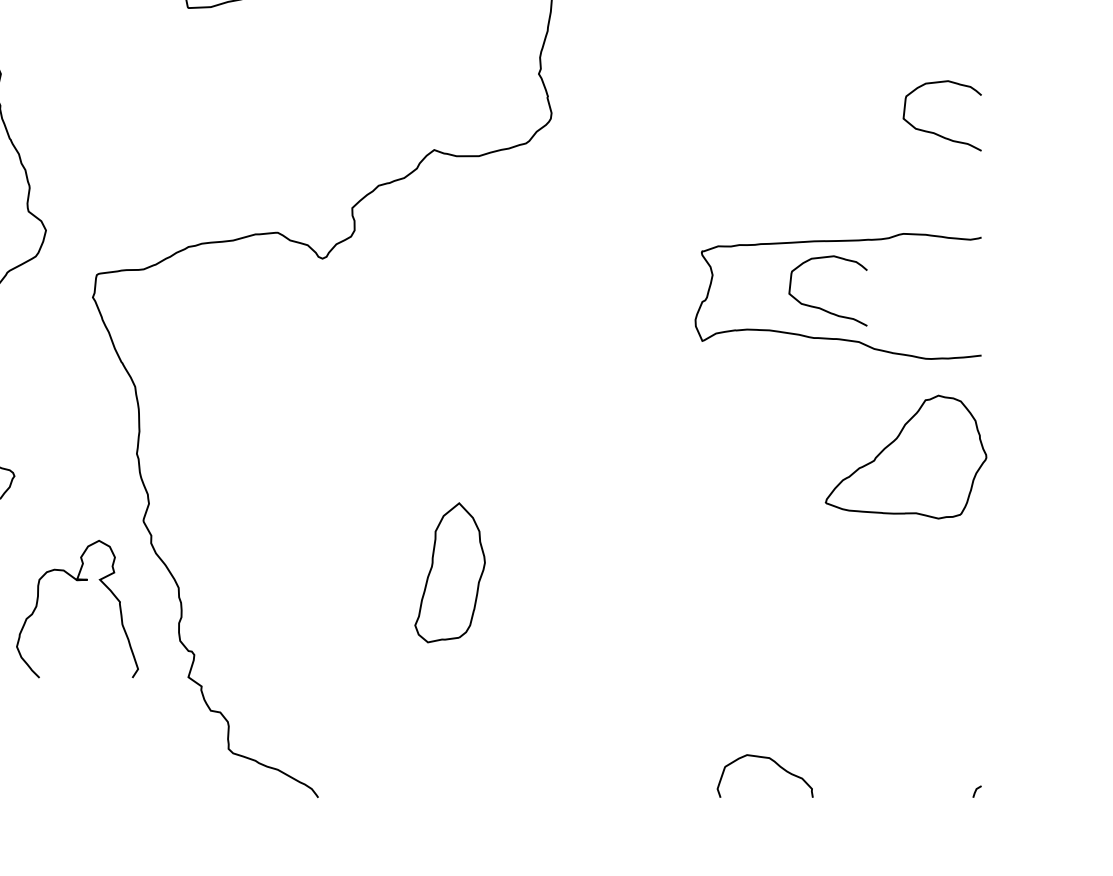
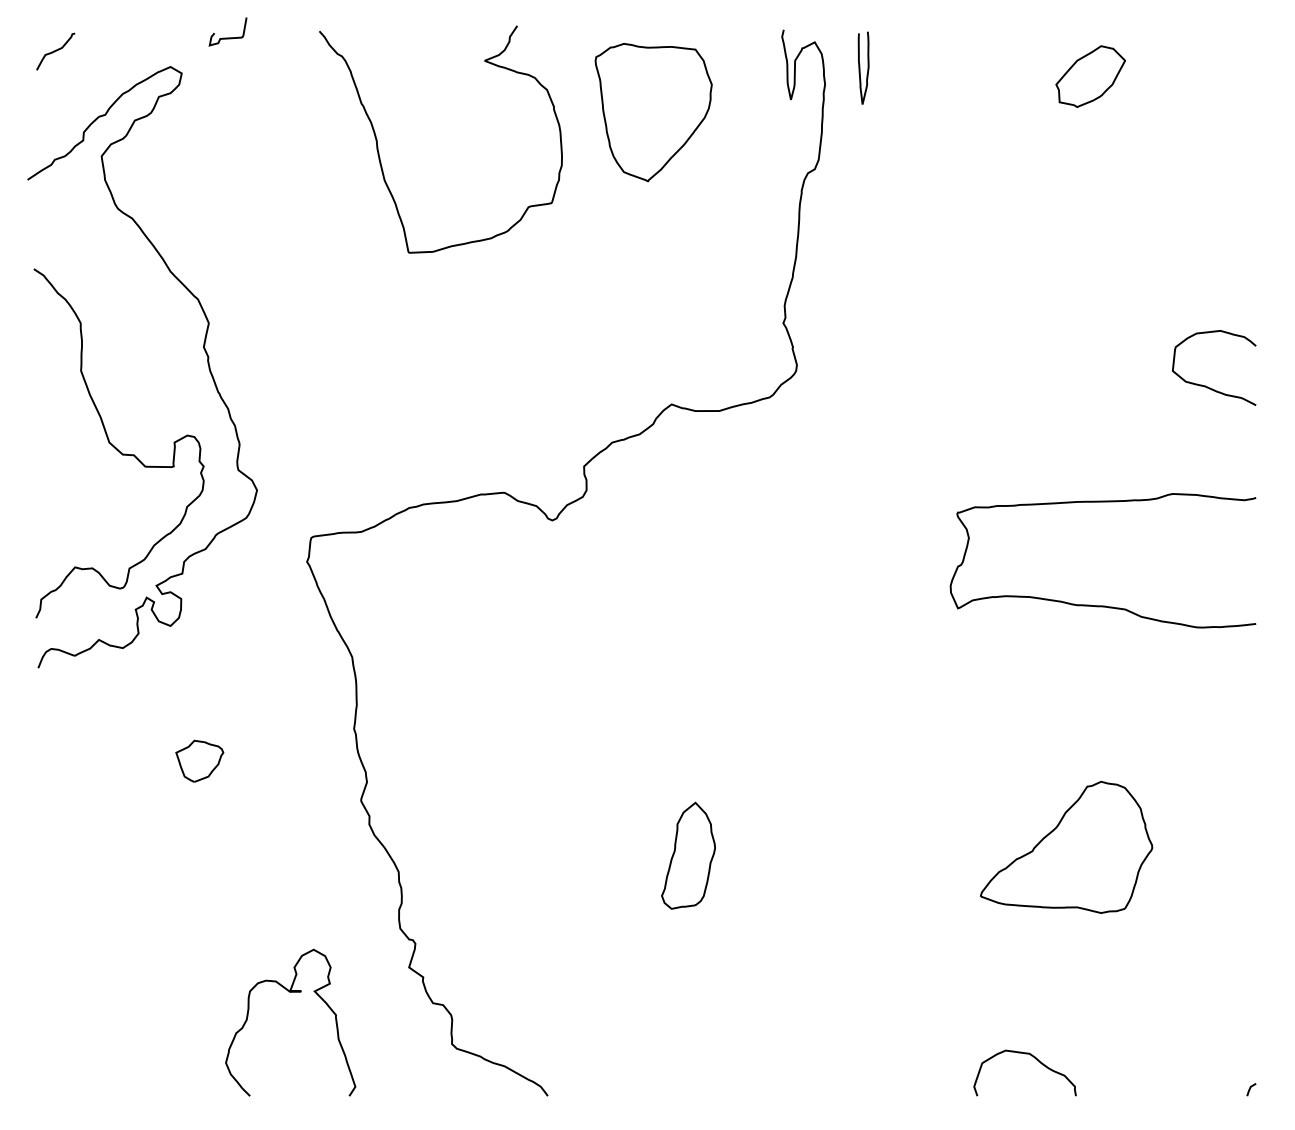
curve: (822, 308) -> (1086, 573), removed
part: (906, 456) -> (1066, 846), moved
part: (450, 572) -> (688, 855), size x0.71
curve: (77, 580) -> (290, 992), moved

